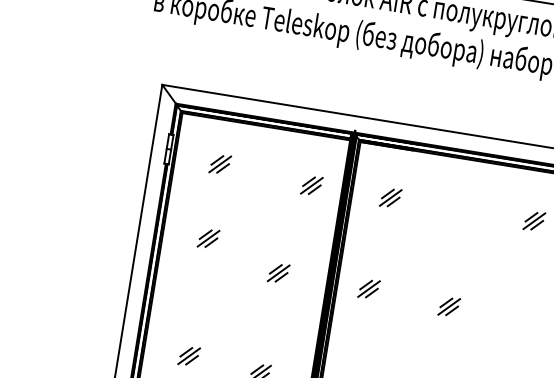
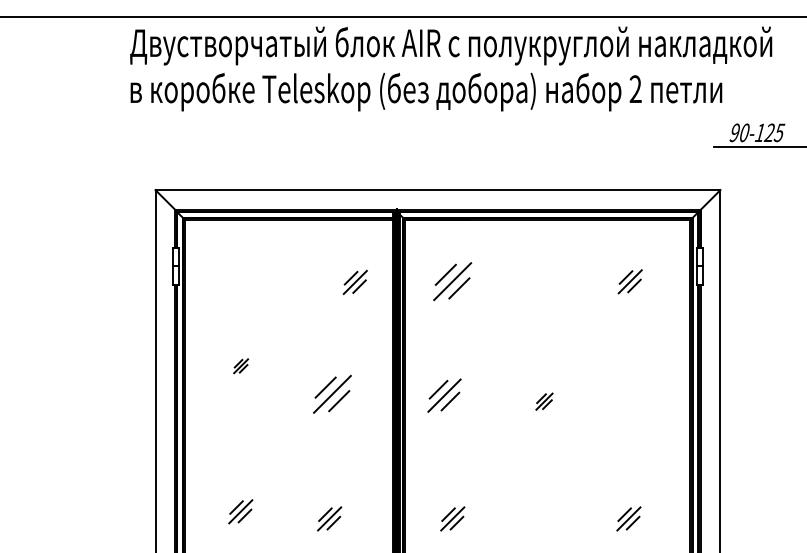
part: (220, 164) -> (240, 274), removed
part: (390, 197) -> (452, 281), size x1.6
part: (208, 237) -> (240, 365), size x0.6
part: (278, 273) -> (332, 394), size x1.6
part: (368, 288) -> (443, 395), size x1.4
part: (449, 306) -> (544, 401), size x0.7

